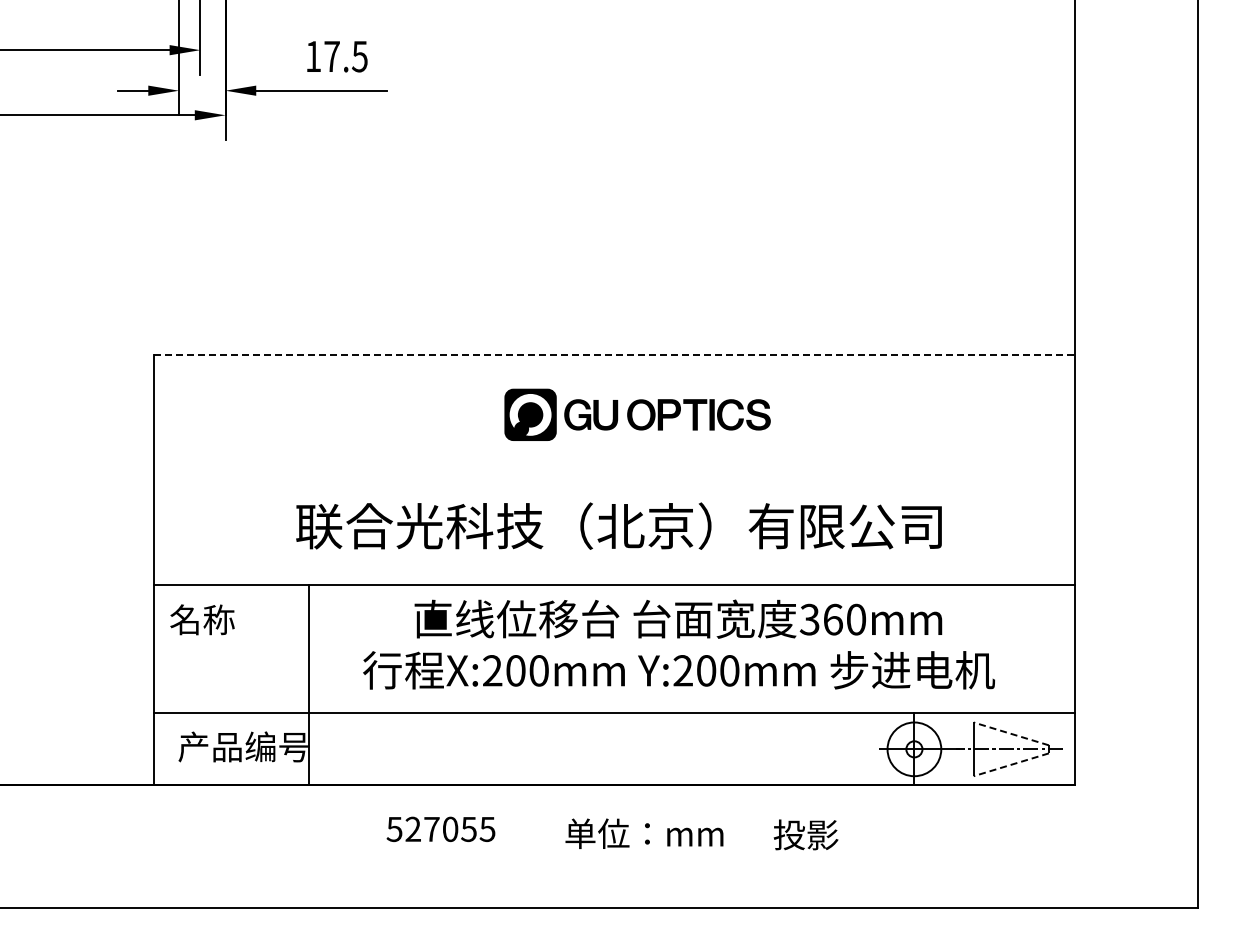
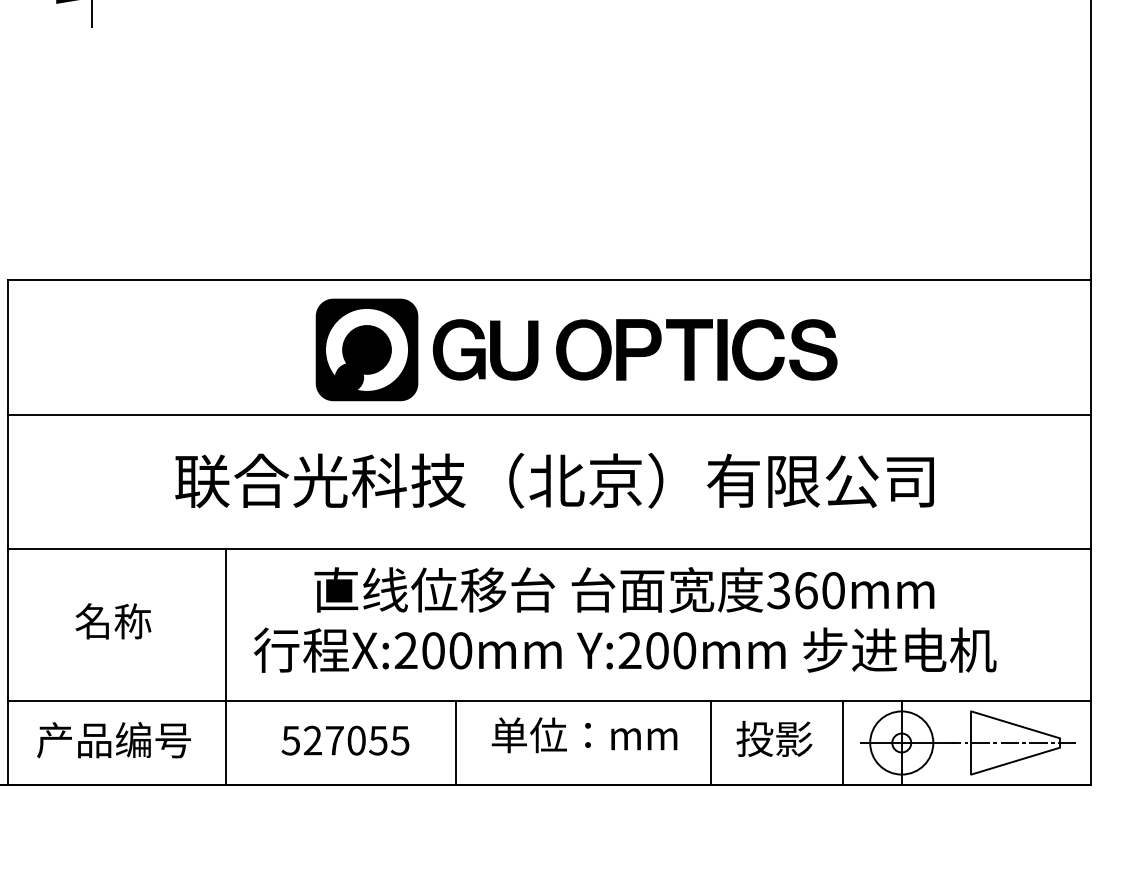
line: (614, 355) -> (549, 280), dashed -> solid
part: (637, 414) -> (576, 349), size x1.67
line: (614, 470) -> (549, 415), added
text: (202, 619) -> (113, 620), moved
line: (308, 684) -> (226, 666), moved
line: (1010, 733) -> (1014, 724), dashed -> solid
line: (535, 749) -> (456, 743), added
line: (751, 749) -> (710, 743), added
line: (864, 749) -> (843, 743), added
line: (1010, 764) -> (1014, 760), dashed -> solid
text: (440, 828) -> (344, 739), moved
text: (644, 833) -> (584, 734), moved
text: (805, 834) -> (773, 738), moved

